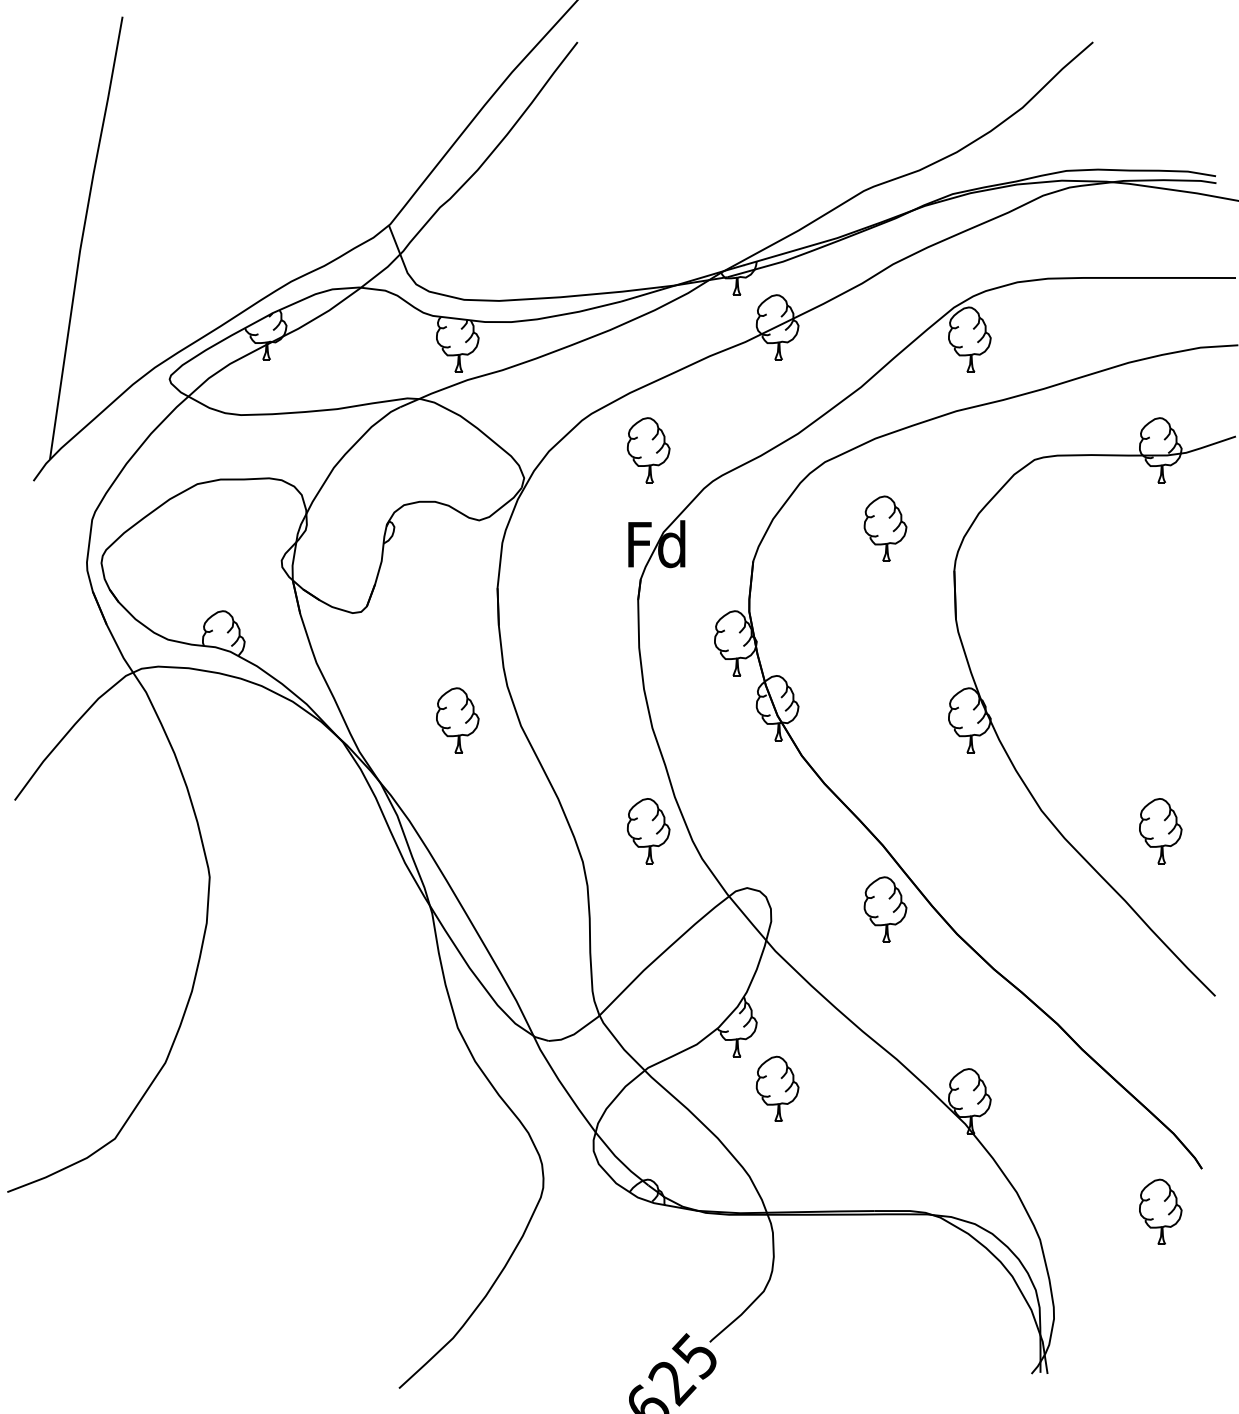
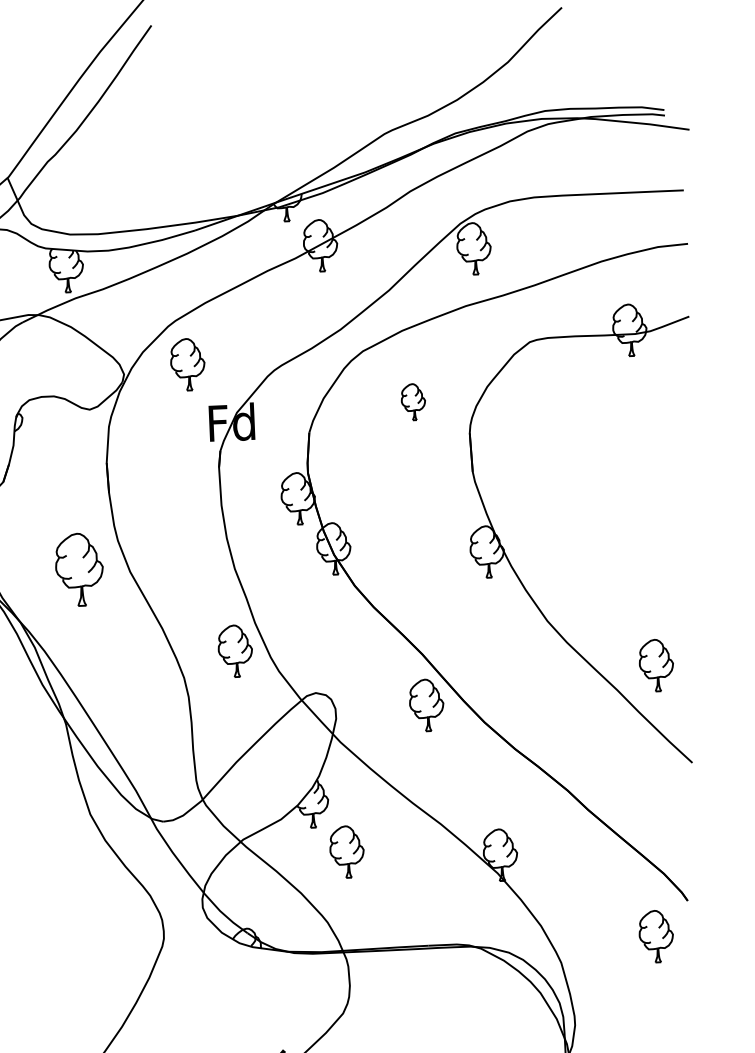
part: (648, 450) -> (187, 364), moved
part: (885, 528) -> (413, 401), size x0.7
part: (457, 720) -> (79, 569), size x1.4
part: (1160, 831) -> (656, 665), moved

